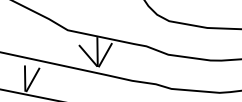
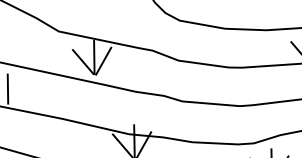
line: (32, 79) -> (16, 90), removed

